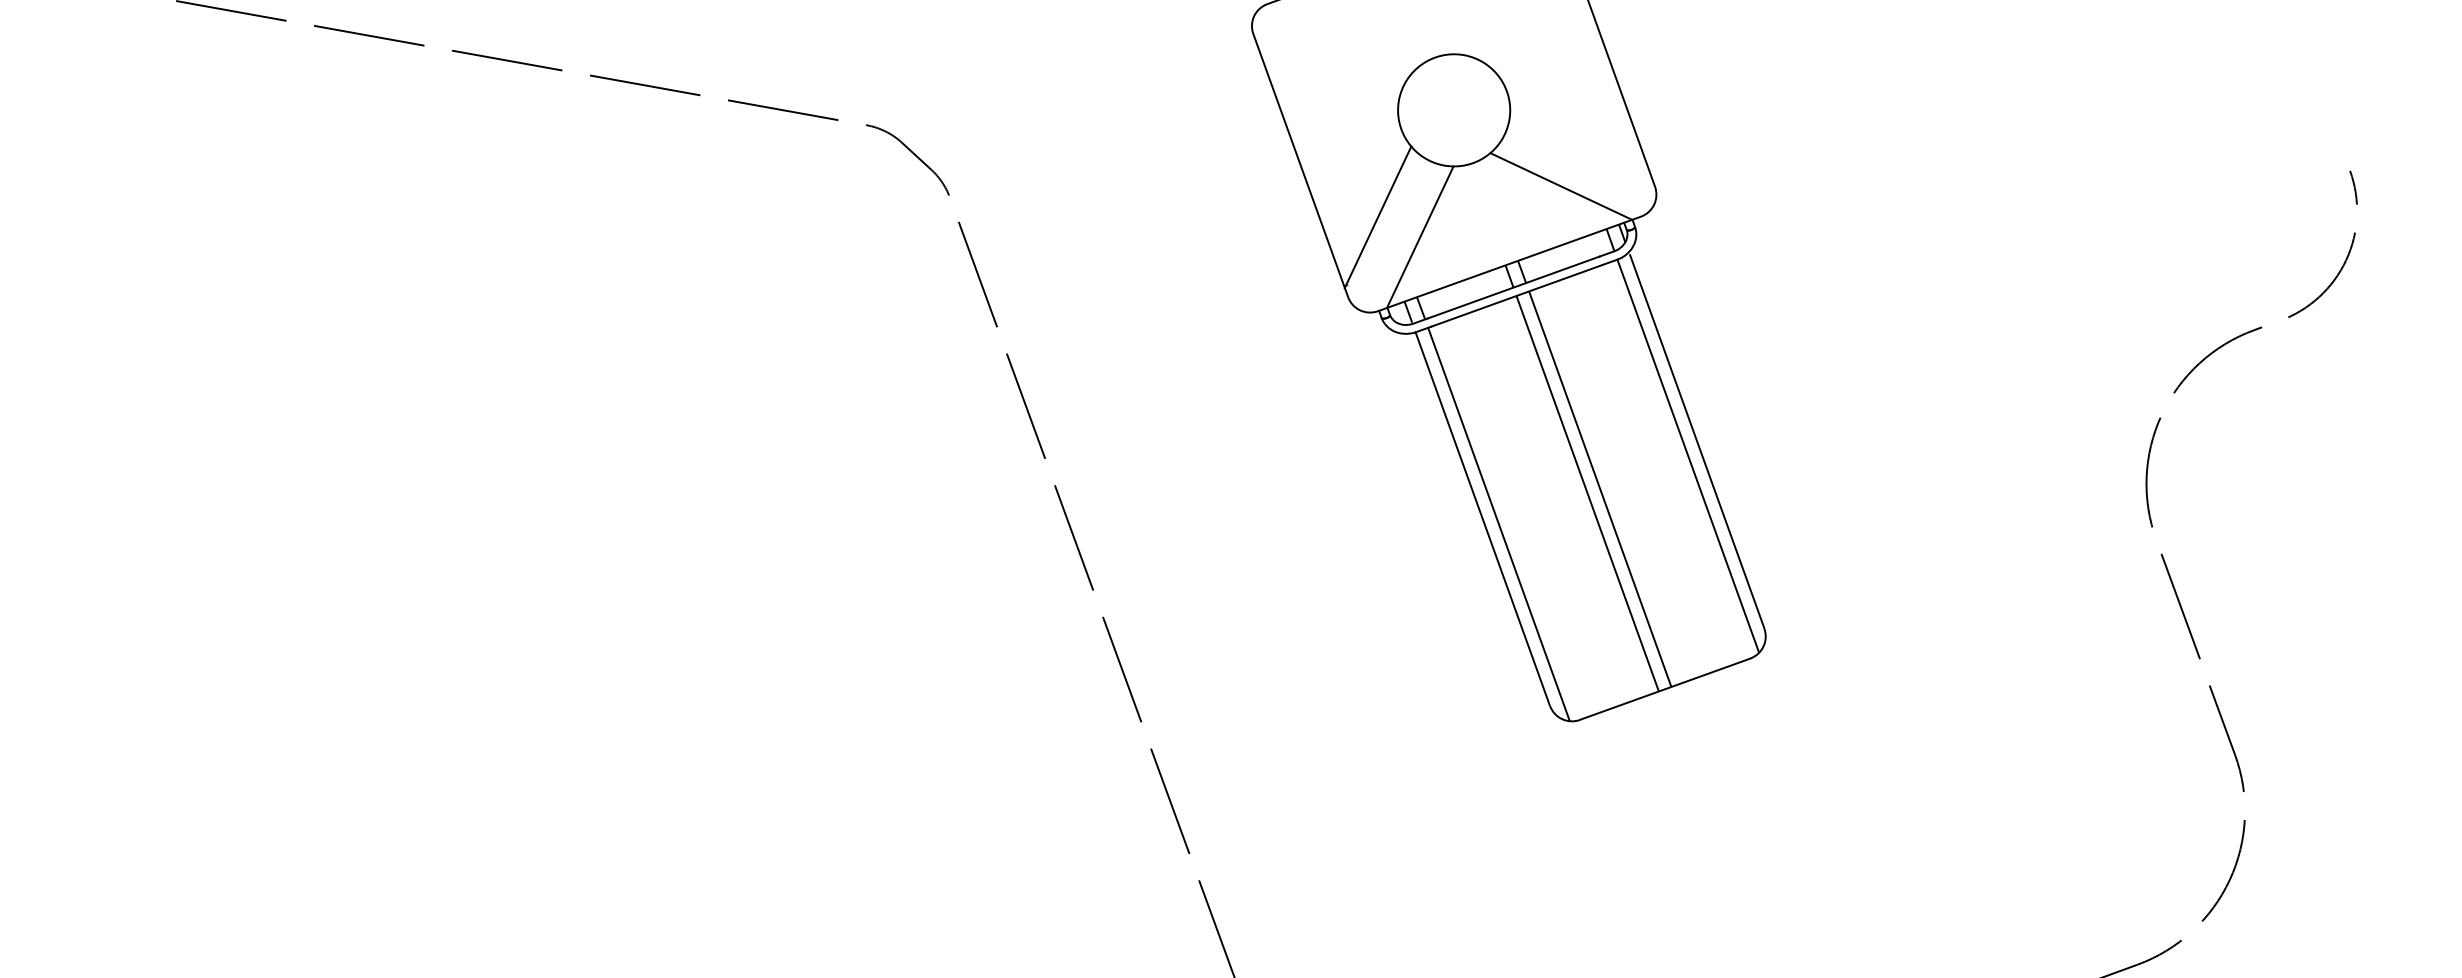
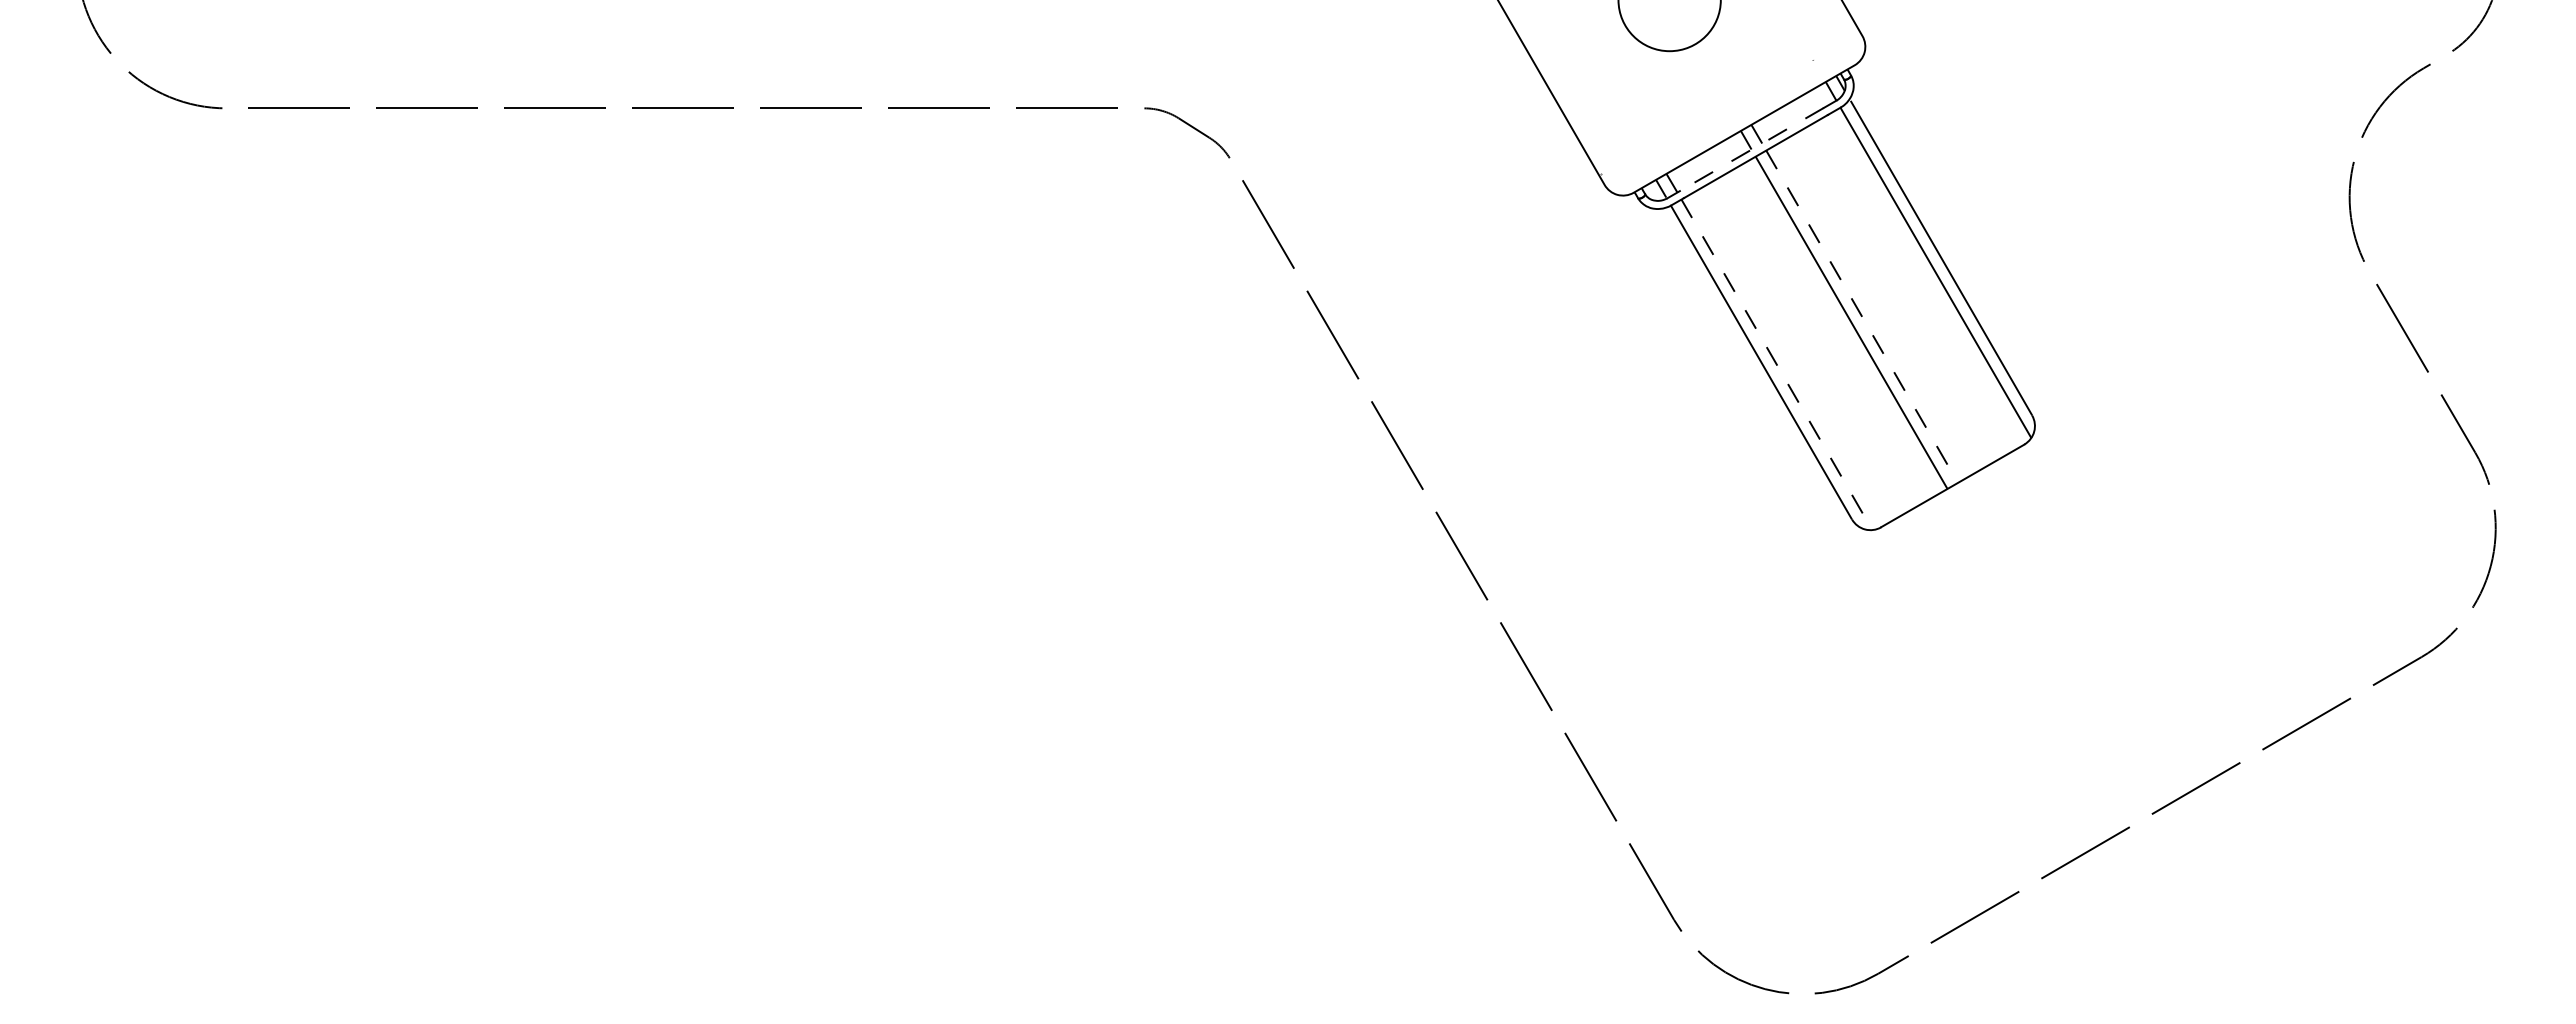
line: (1561, 185) -> (1778, 50), removed
line: (1377, 217) -> (1618, 108), removed
line: (1420, 237) -> (1659, 119), removed
line: (1513, 287) -> (1751, 149), solid -> dashed
line: (1600, 489) -> (1862, 316), solid -> dashed
line: (1498, 524) -> (1776, 364), solid -> dashed

